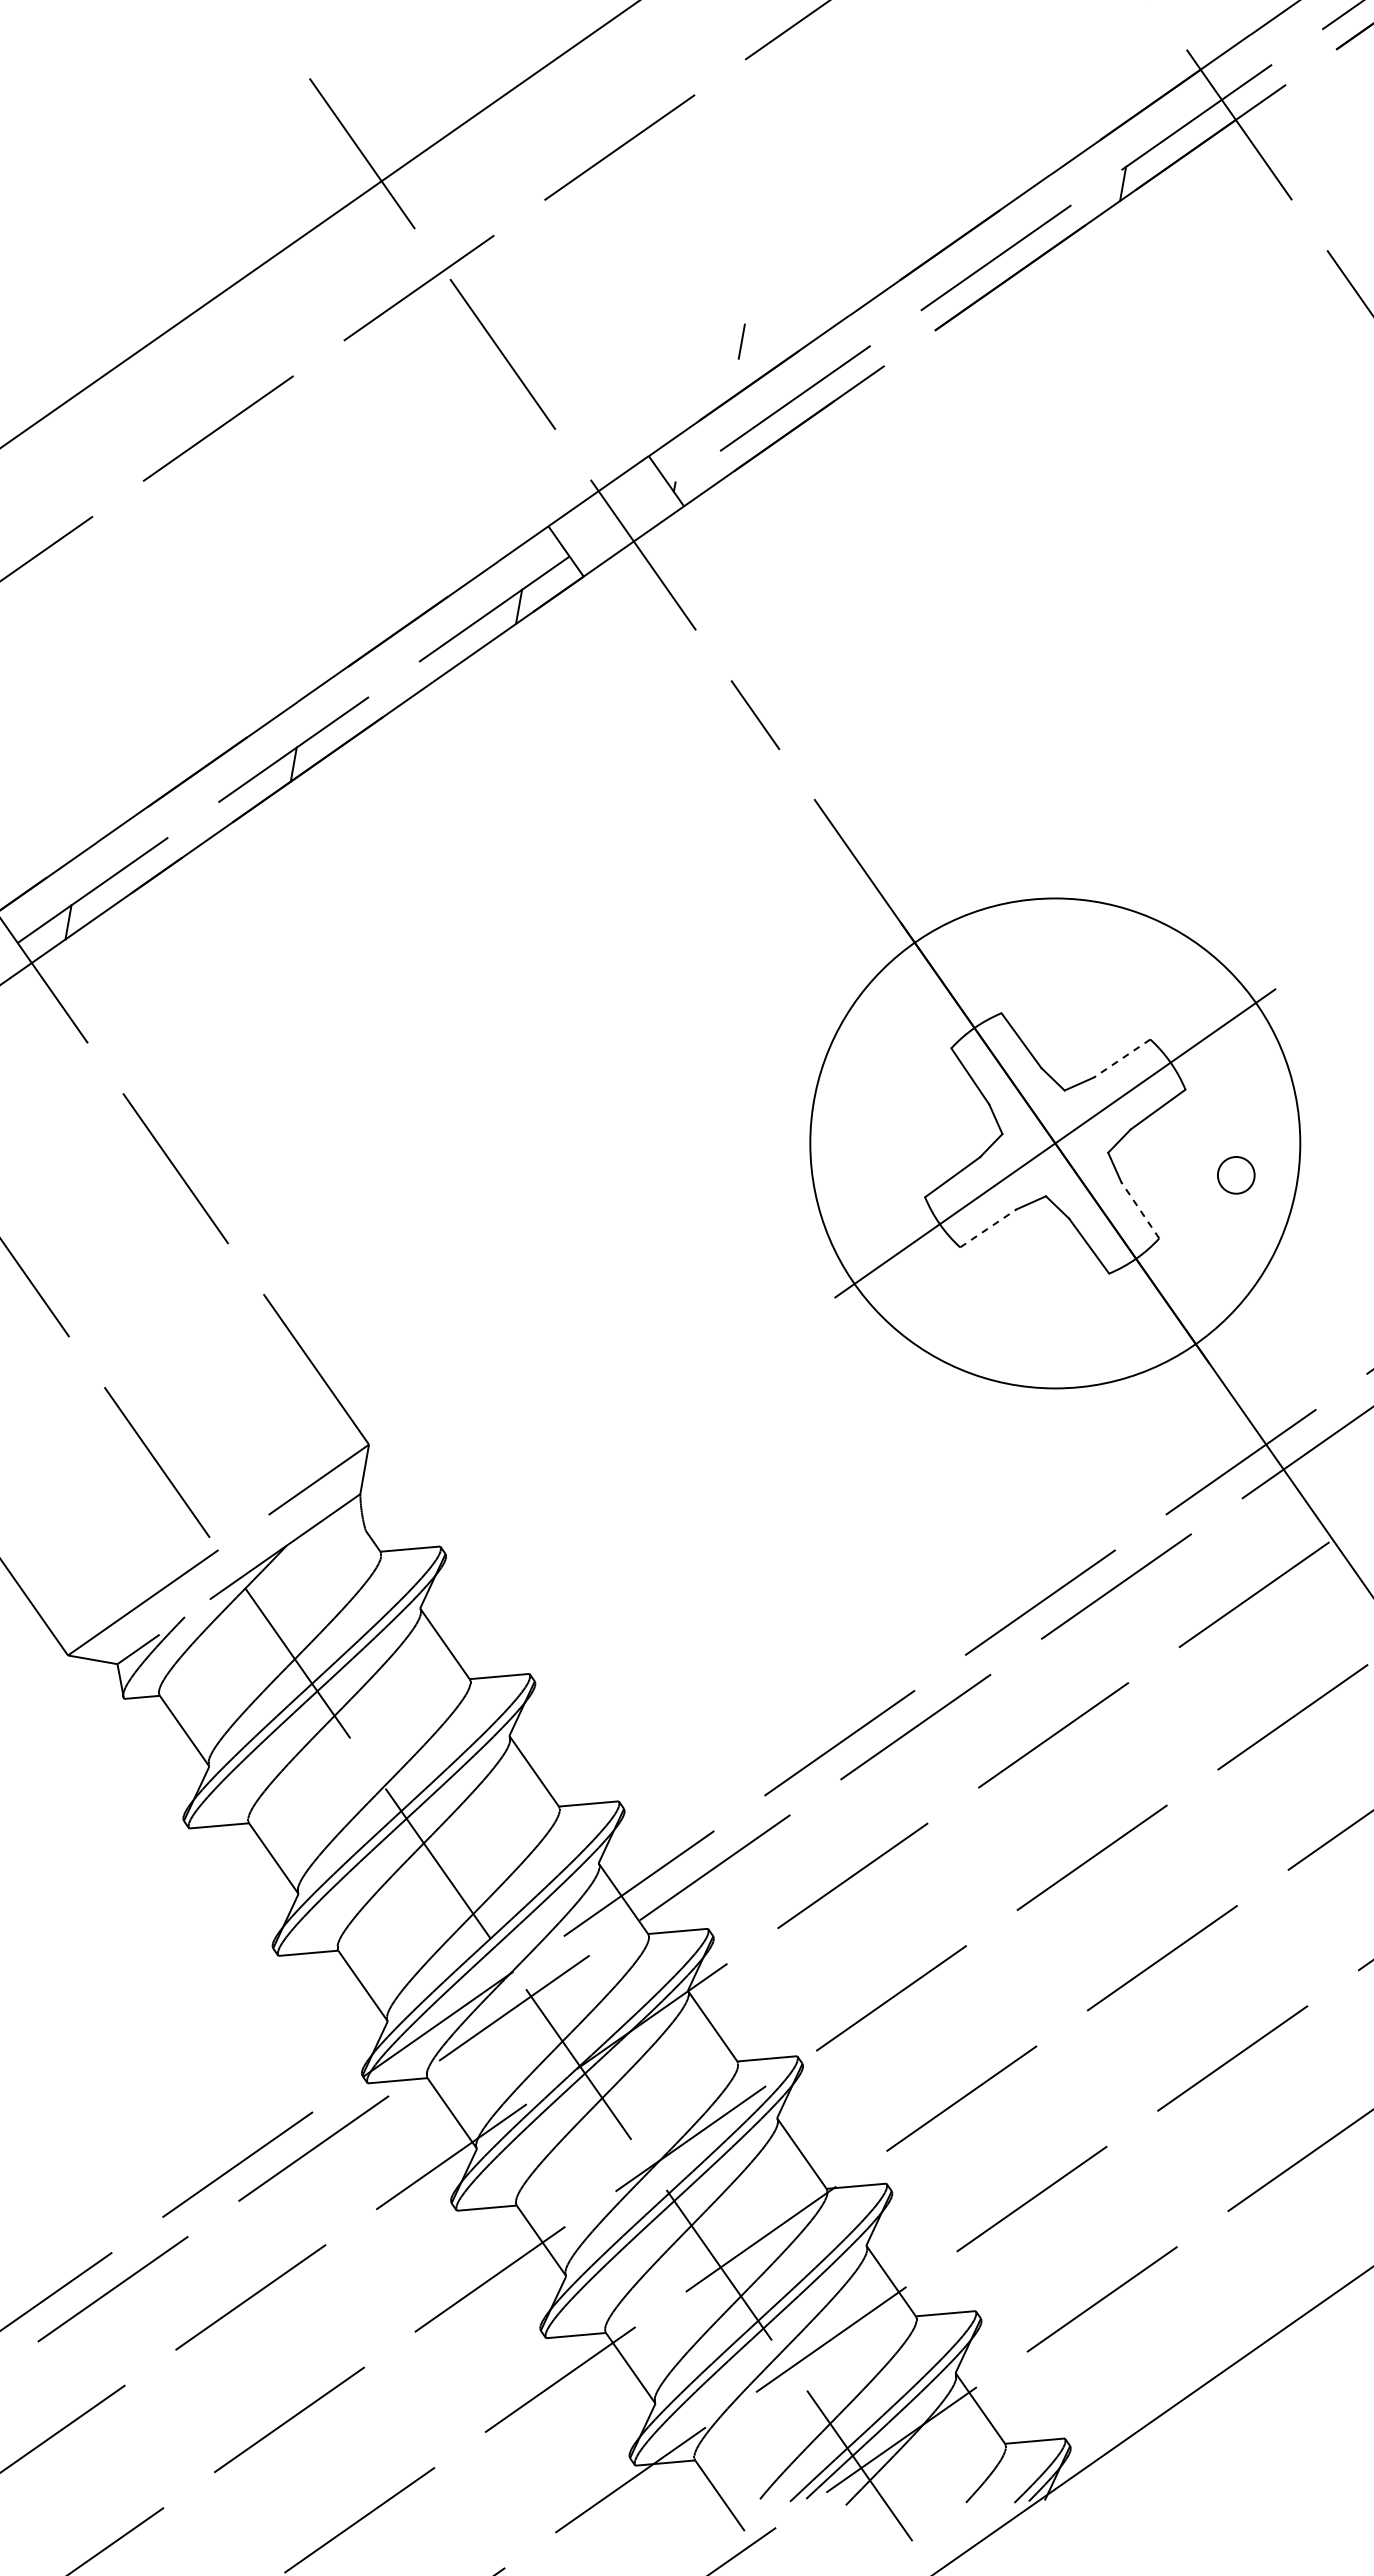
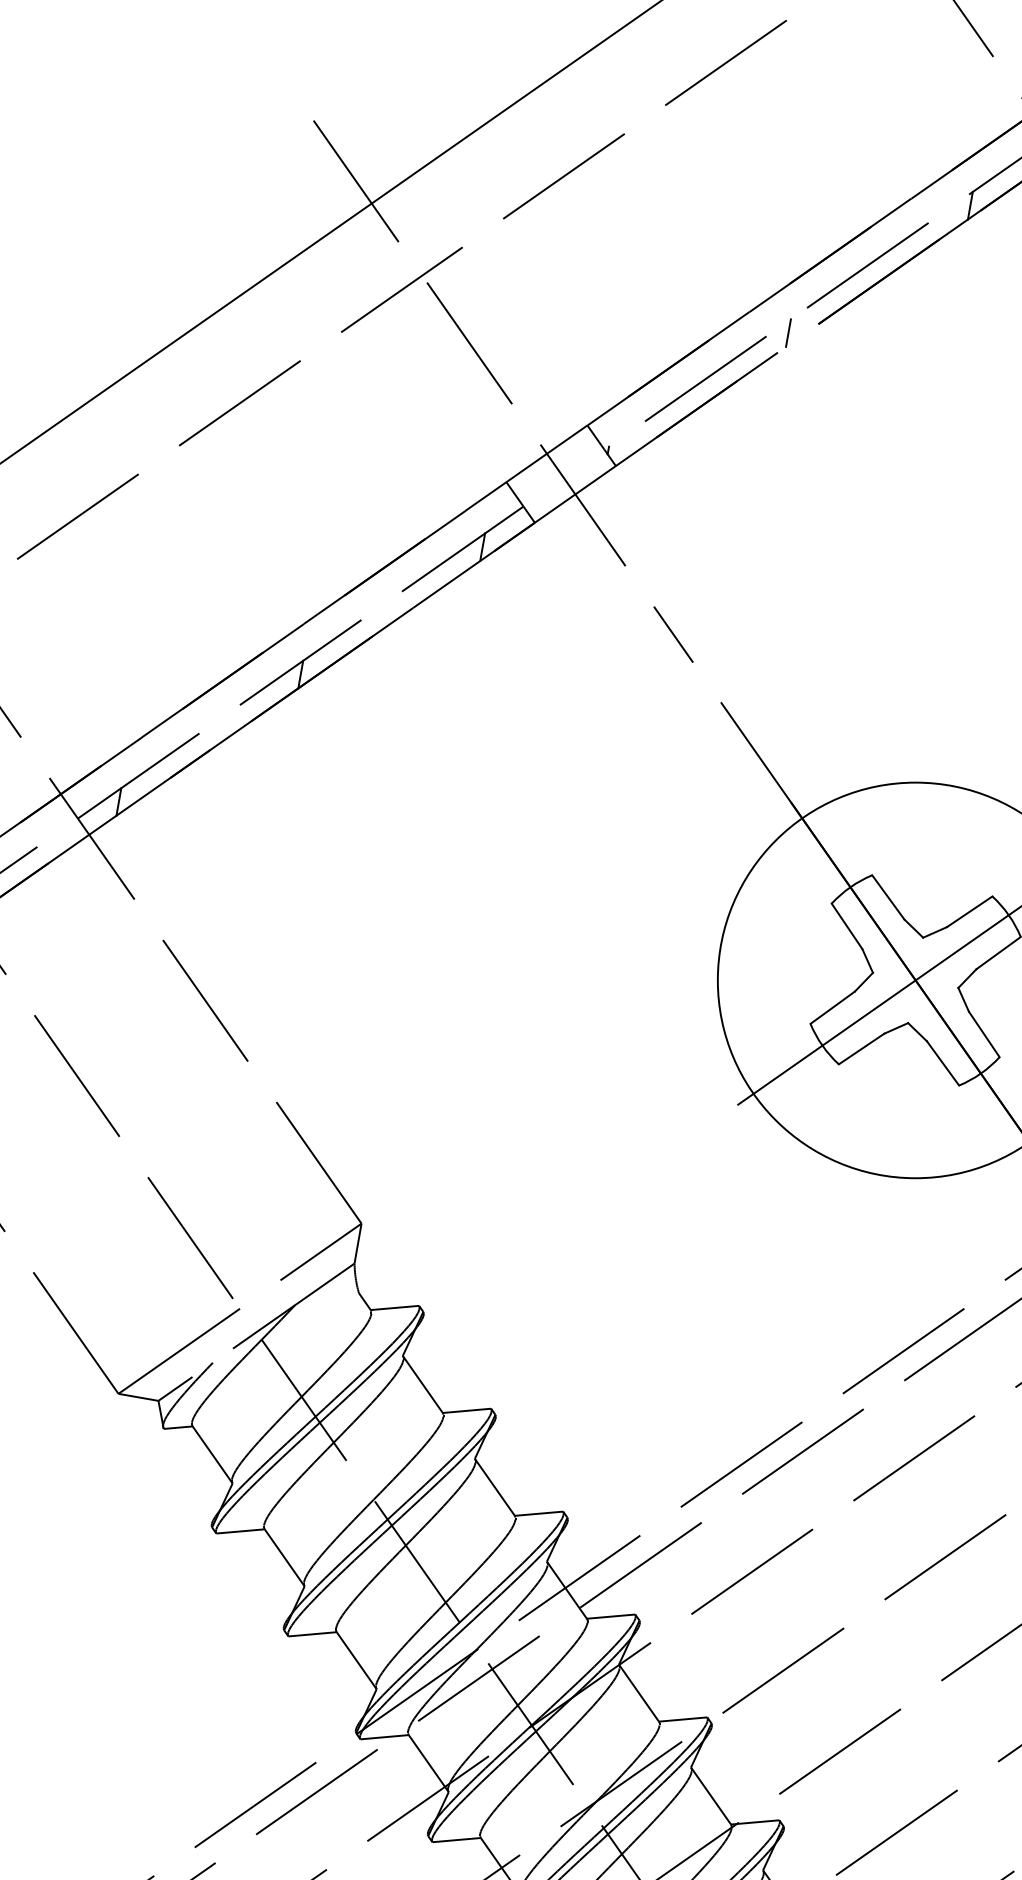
line: (741, 341) -> (788, 332), moved
line: (1122, 1058) -> (969, 911), dashed -> solid
line: (1140, 1210) -> (984, 1034), dashed -> solid
line: (988, 1228) -> (861, 1049), dashed -> solid

